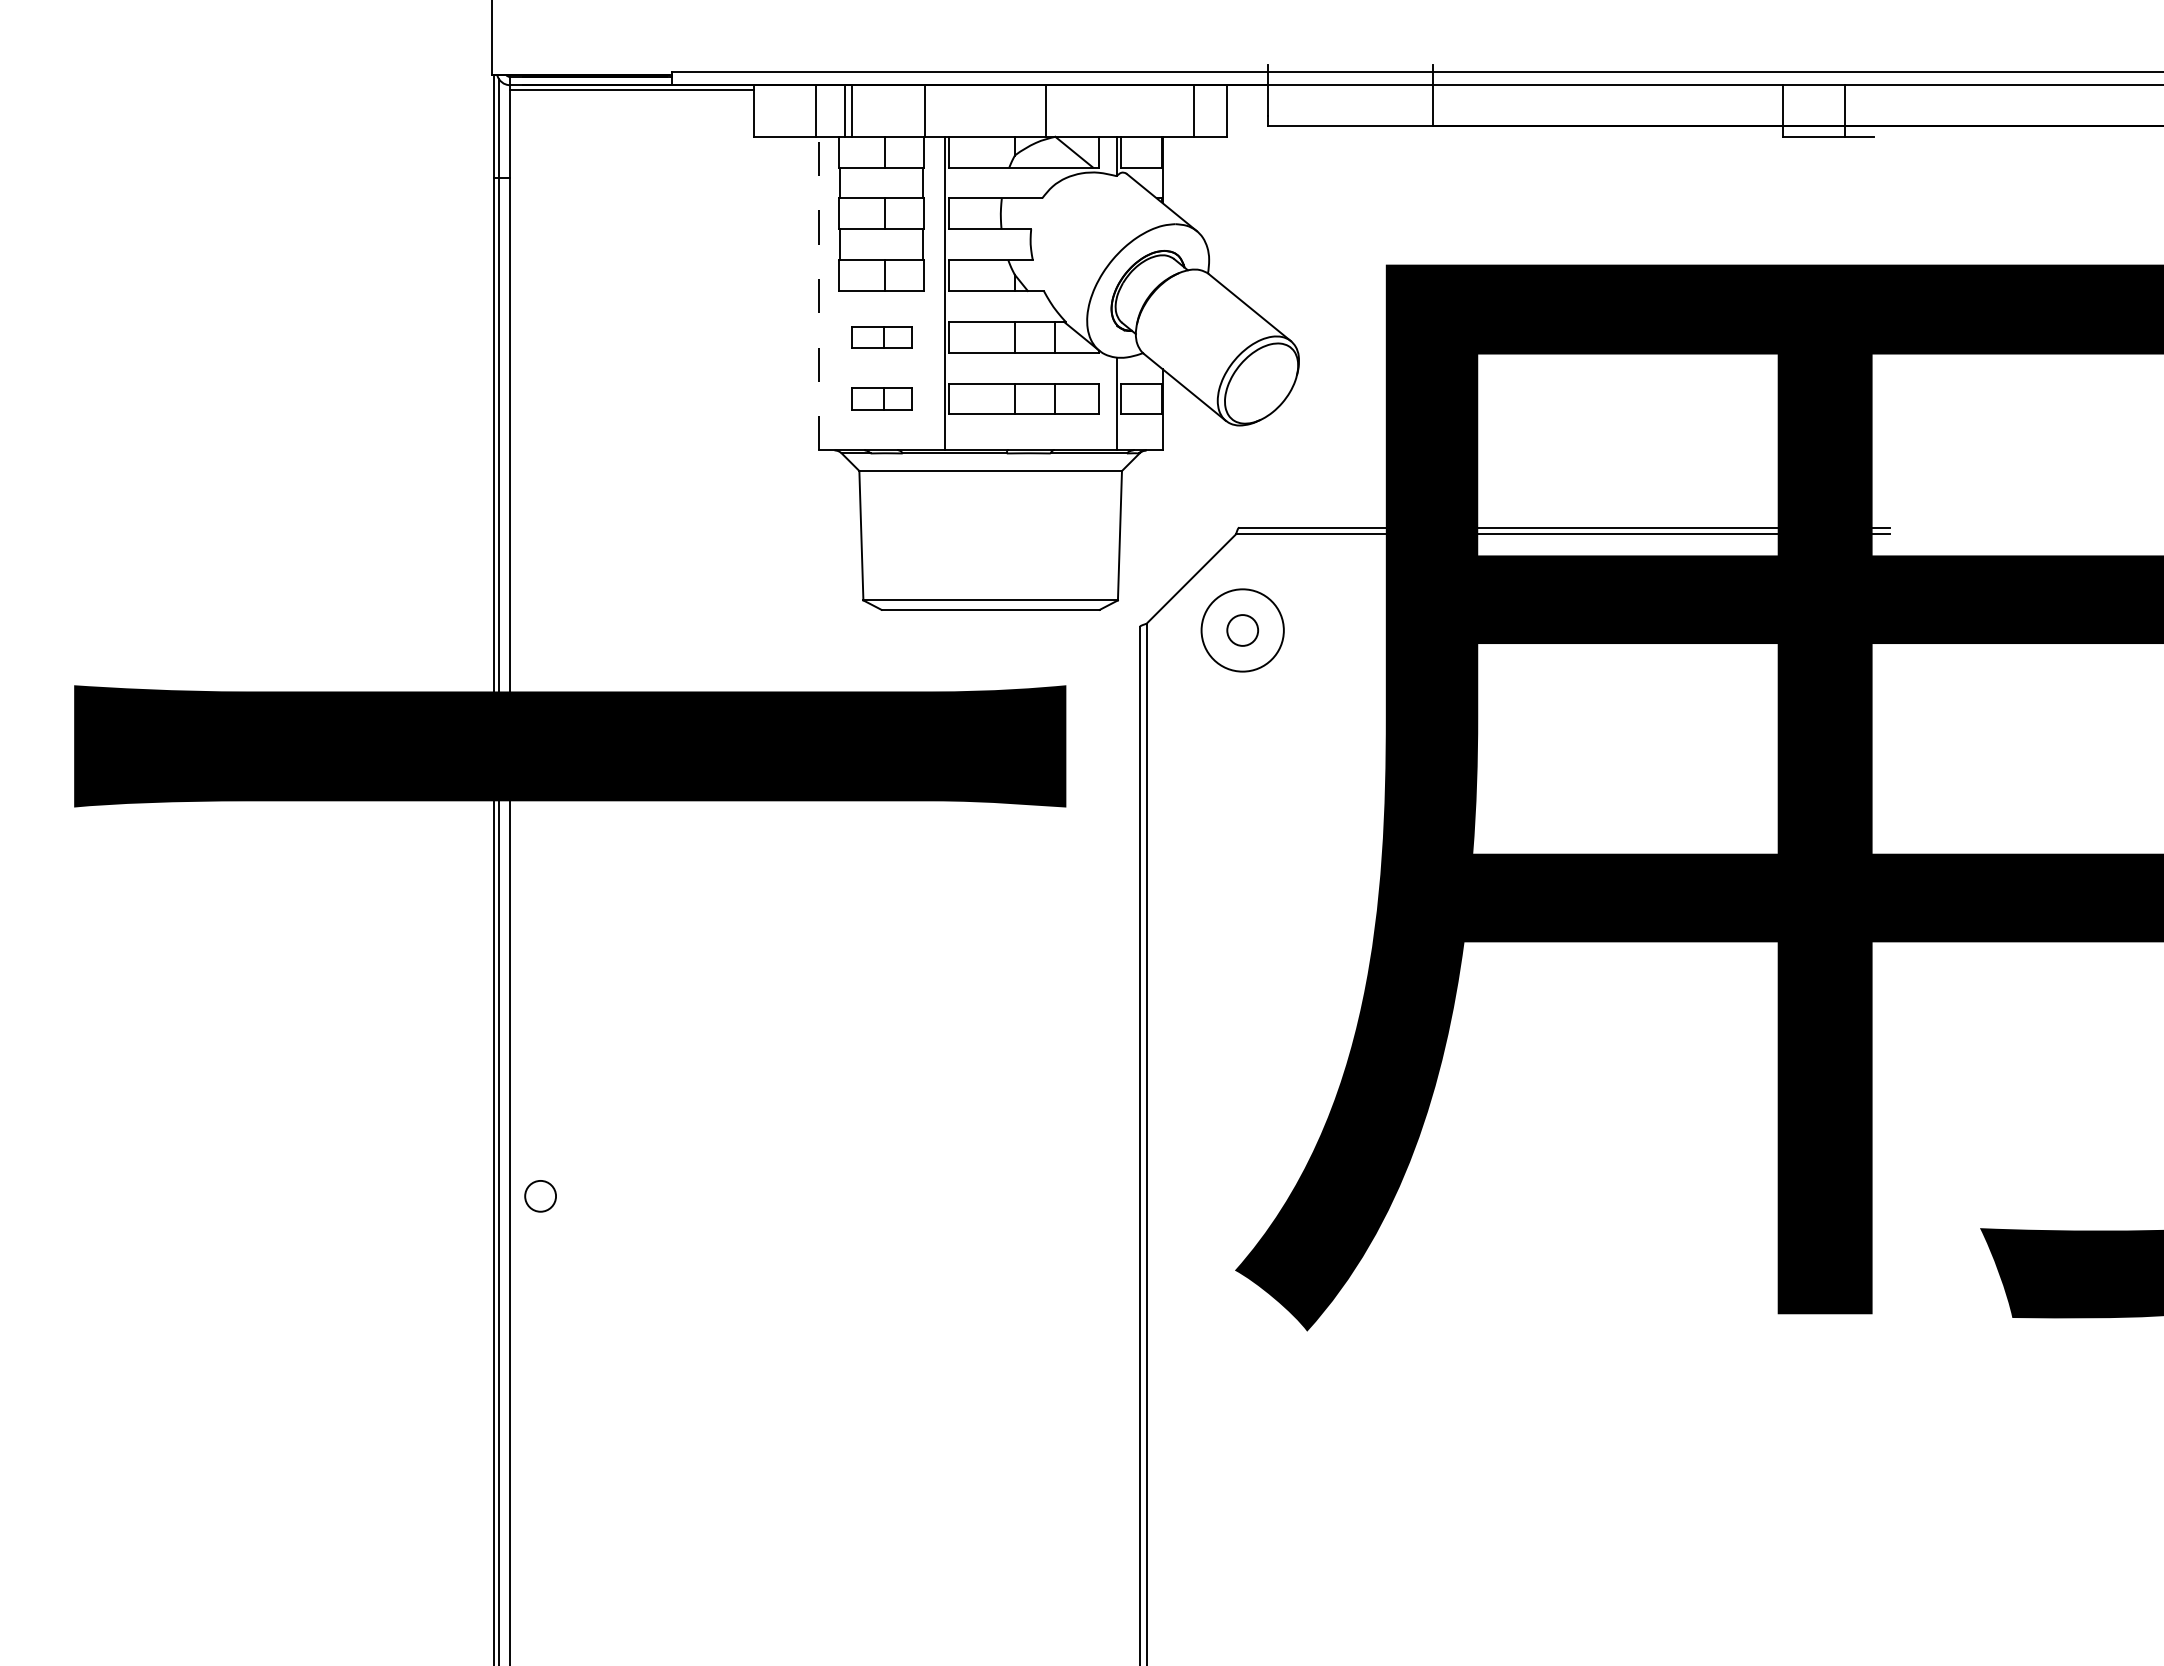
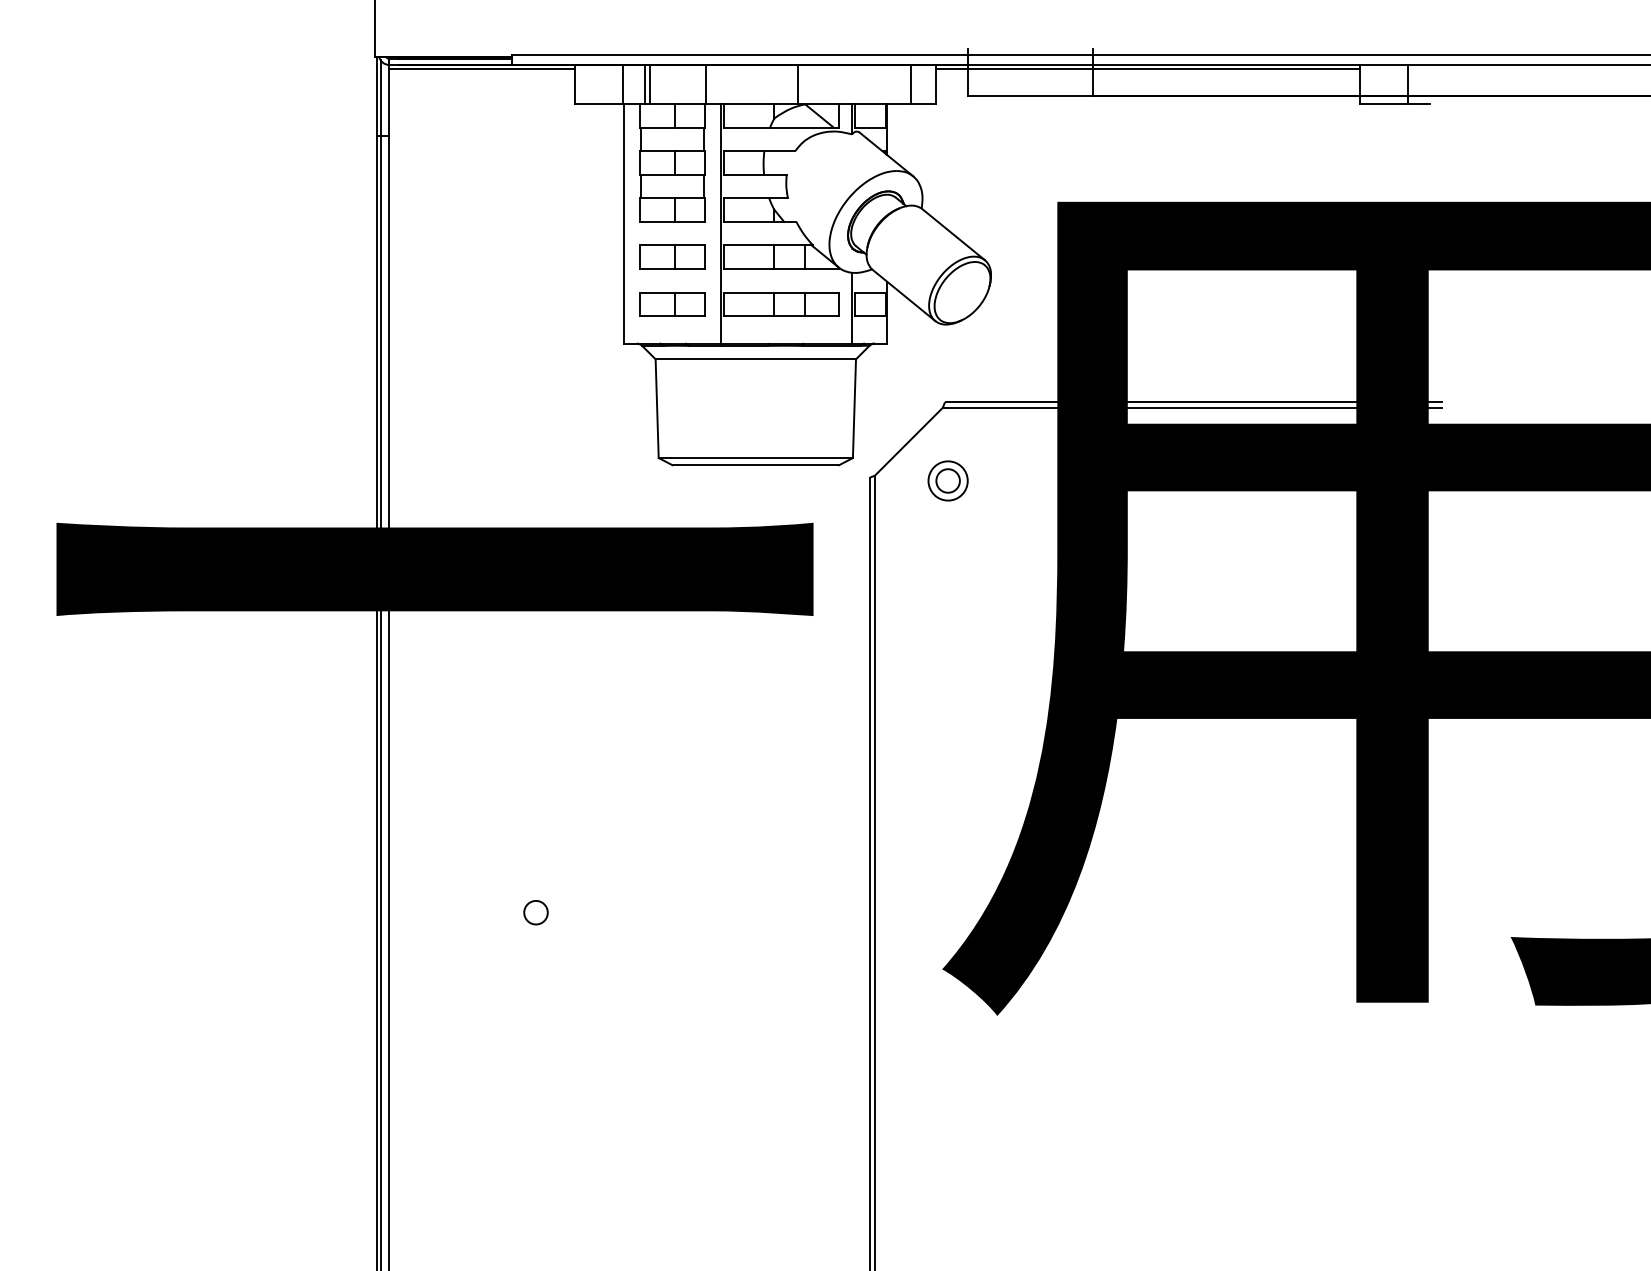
line: (1505, 90) -> (1148, 68), added
line: (818, 293) -> (624, 223), dashed -> solid
part: (881, 337) -> (672, 257), size x1.43
part: (881, 398) -> (672, 303), size x1.43
circle: (1242, 630) -> (947, 480), size x0.62
circle: (540, 1196) -> (535, 912), moved

